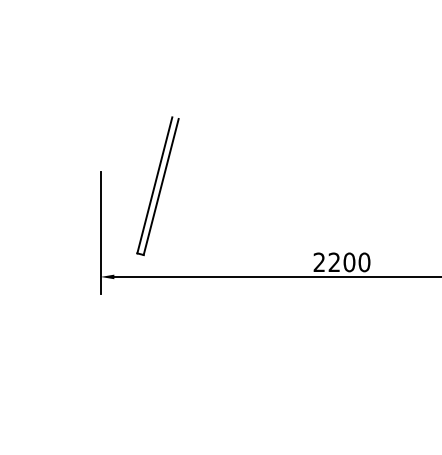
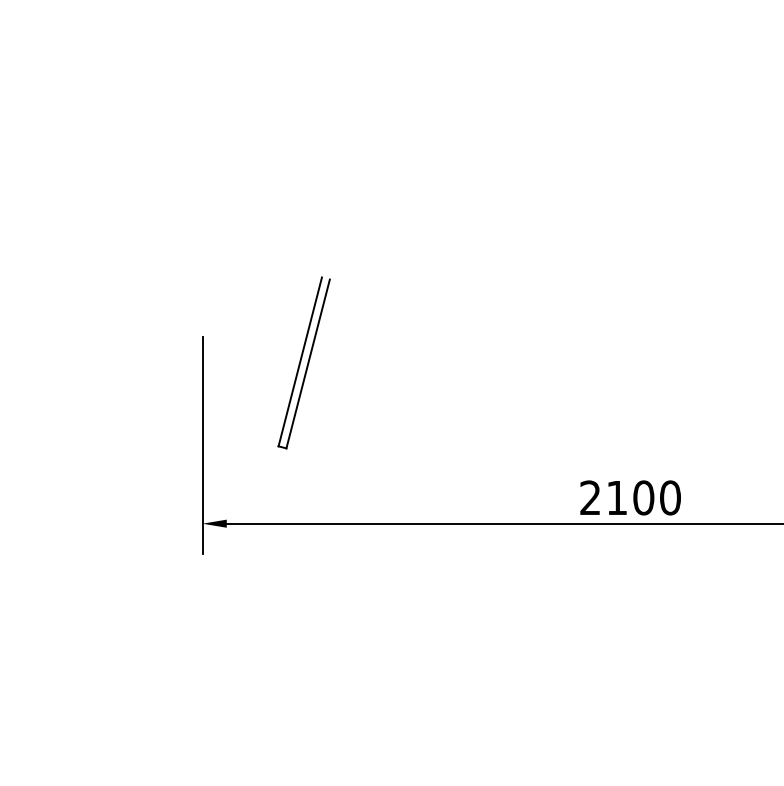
part: (157, 186) -> (303, 363), size x0.7
text: (333, 261) -> (615, 496), 2200 -> 2100

